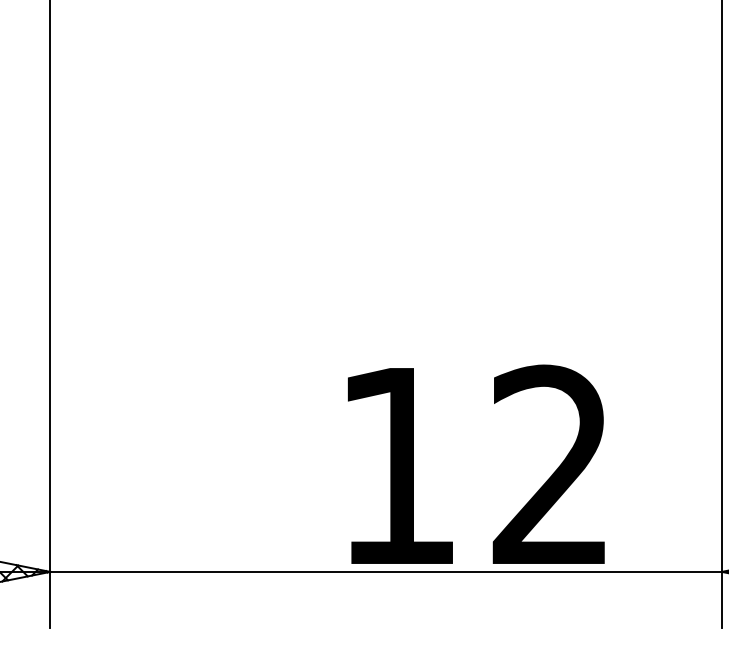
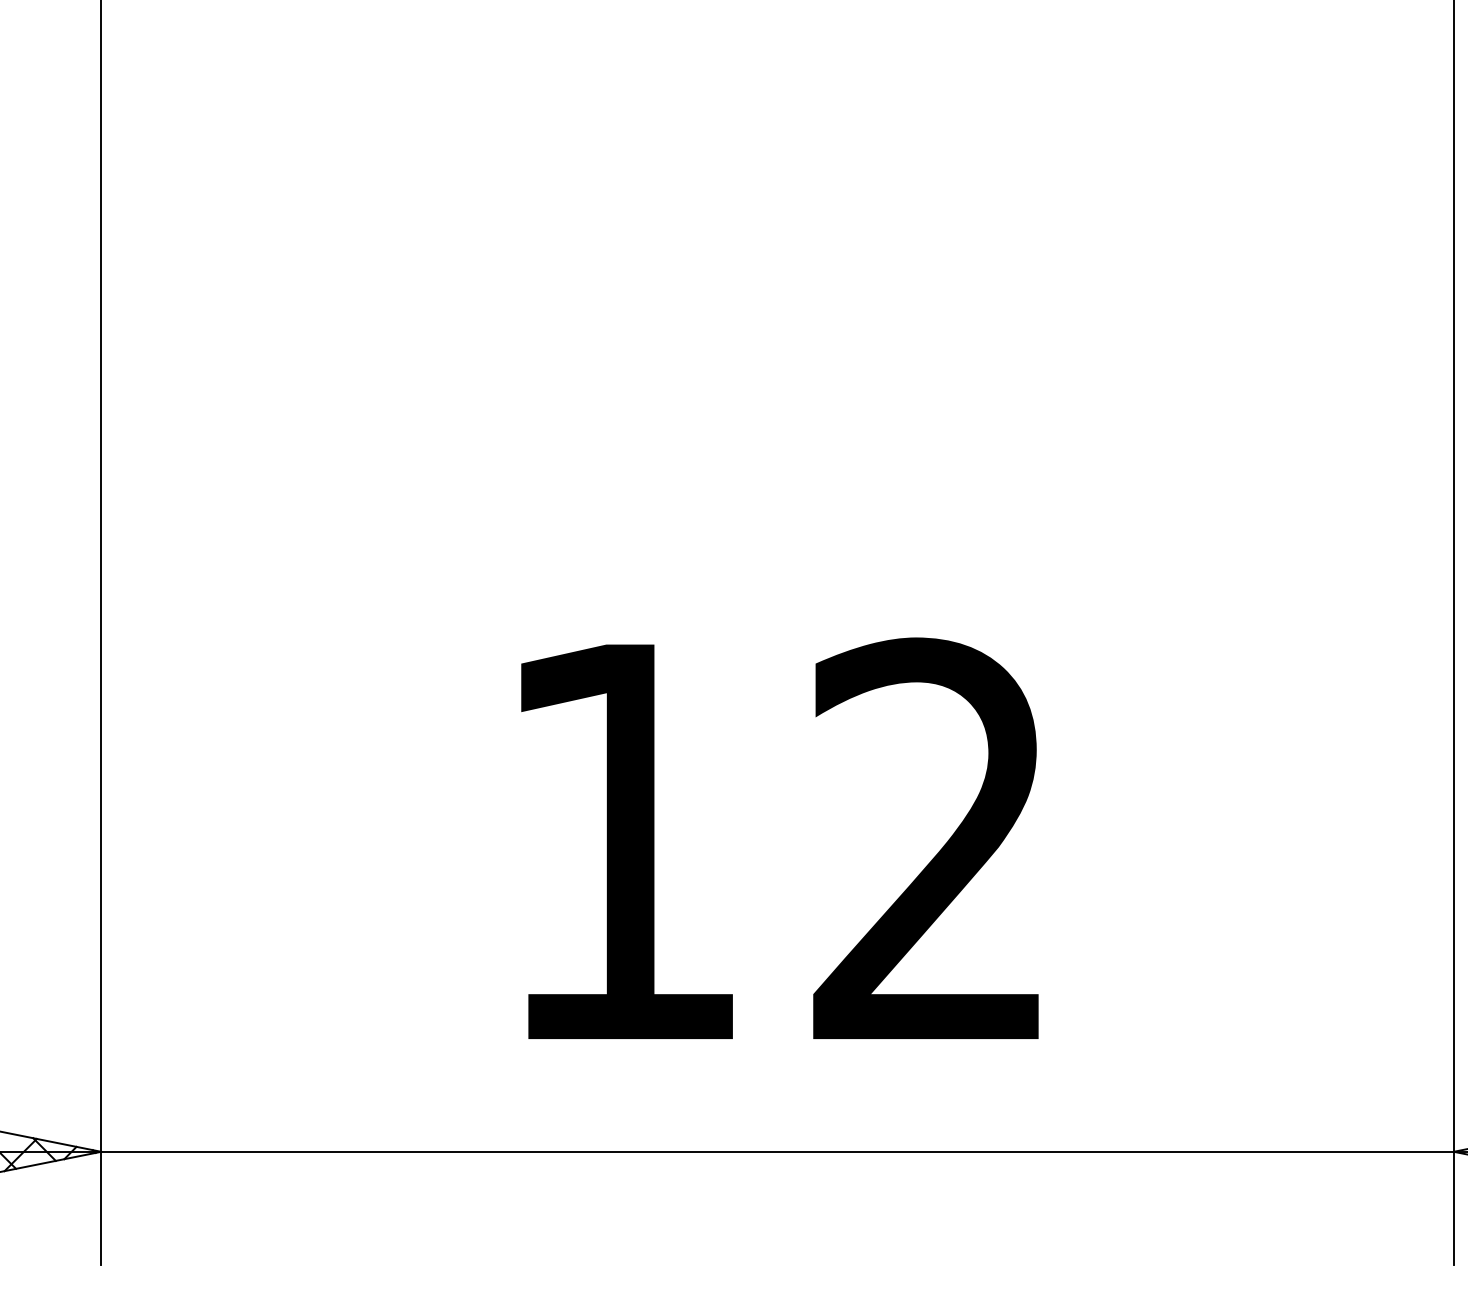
text: (476, 463) -> (780, 836), moved

